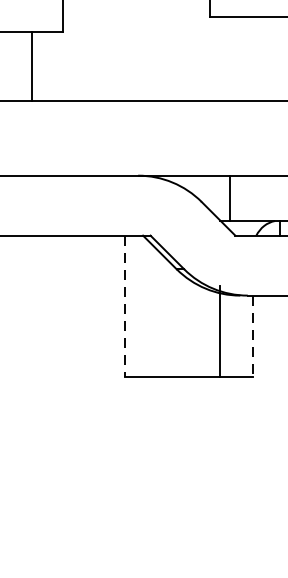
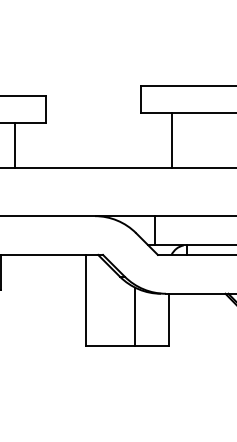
line: (257, 58) -> (172, 140), added
line: (32, 66) -> (15, 145), moved
line: (125, 306) -> (86, 300), dashed -> solid
line: (220, 330) -> (135, 316), moved
line: (253, 336) -> (169, 320), dashed -> solid

